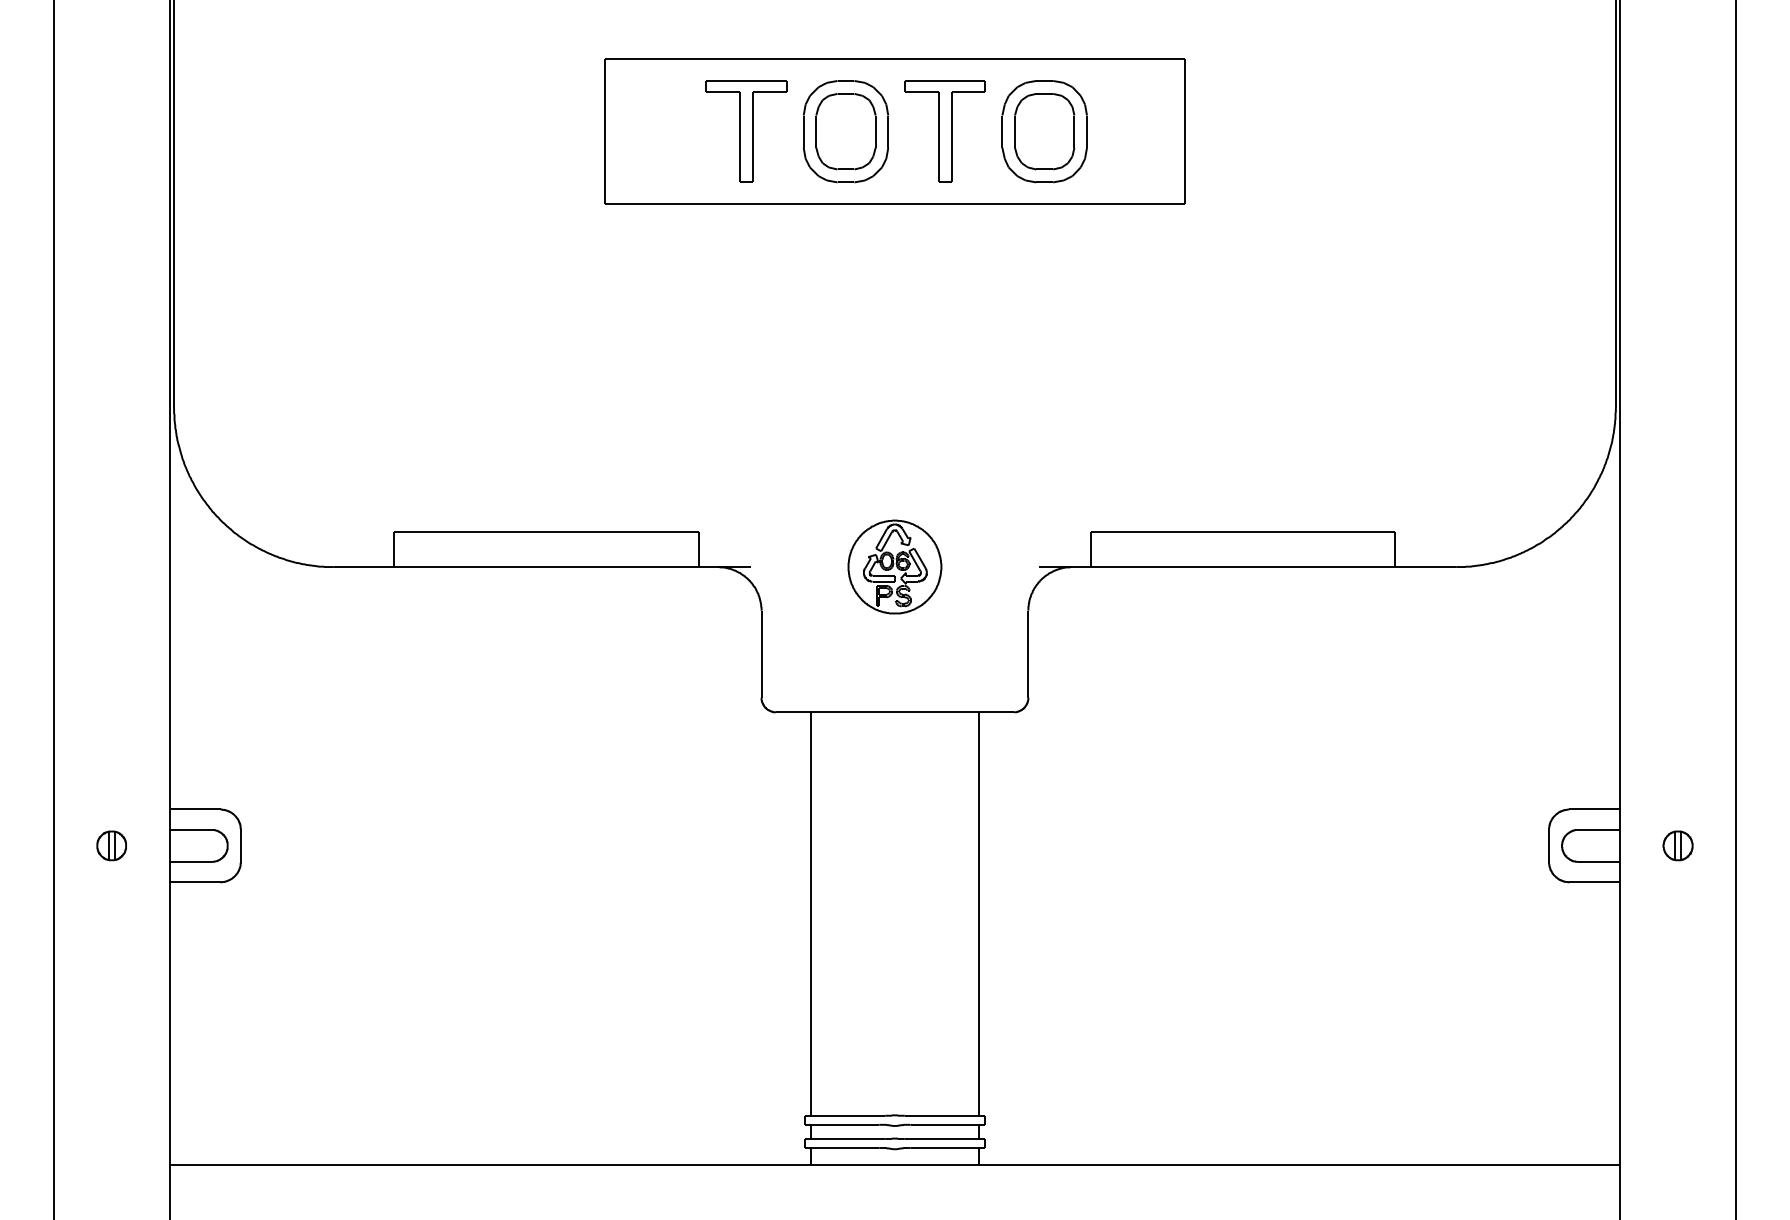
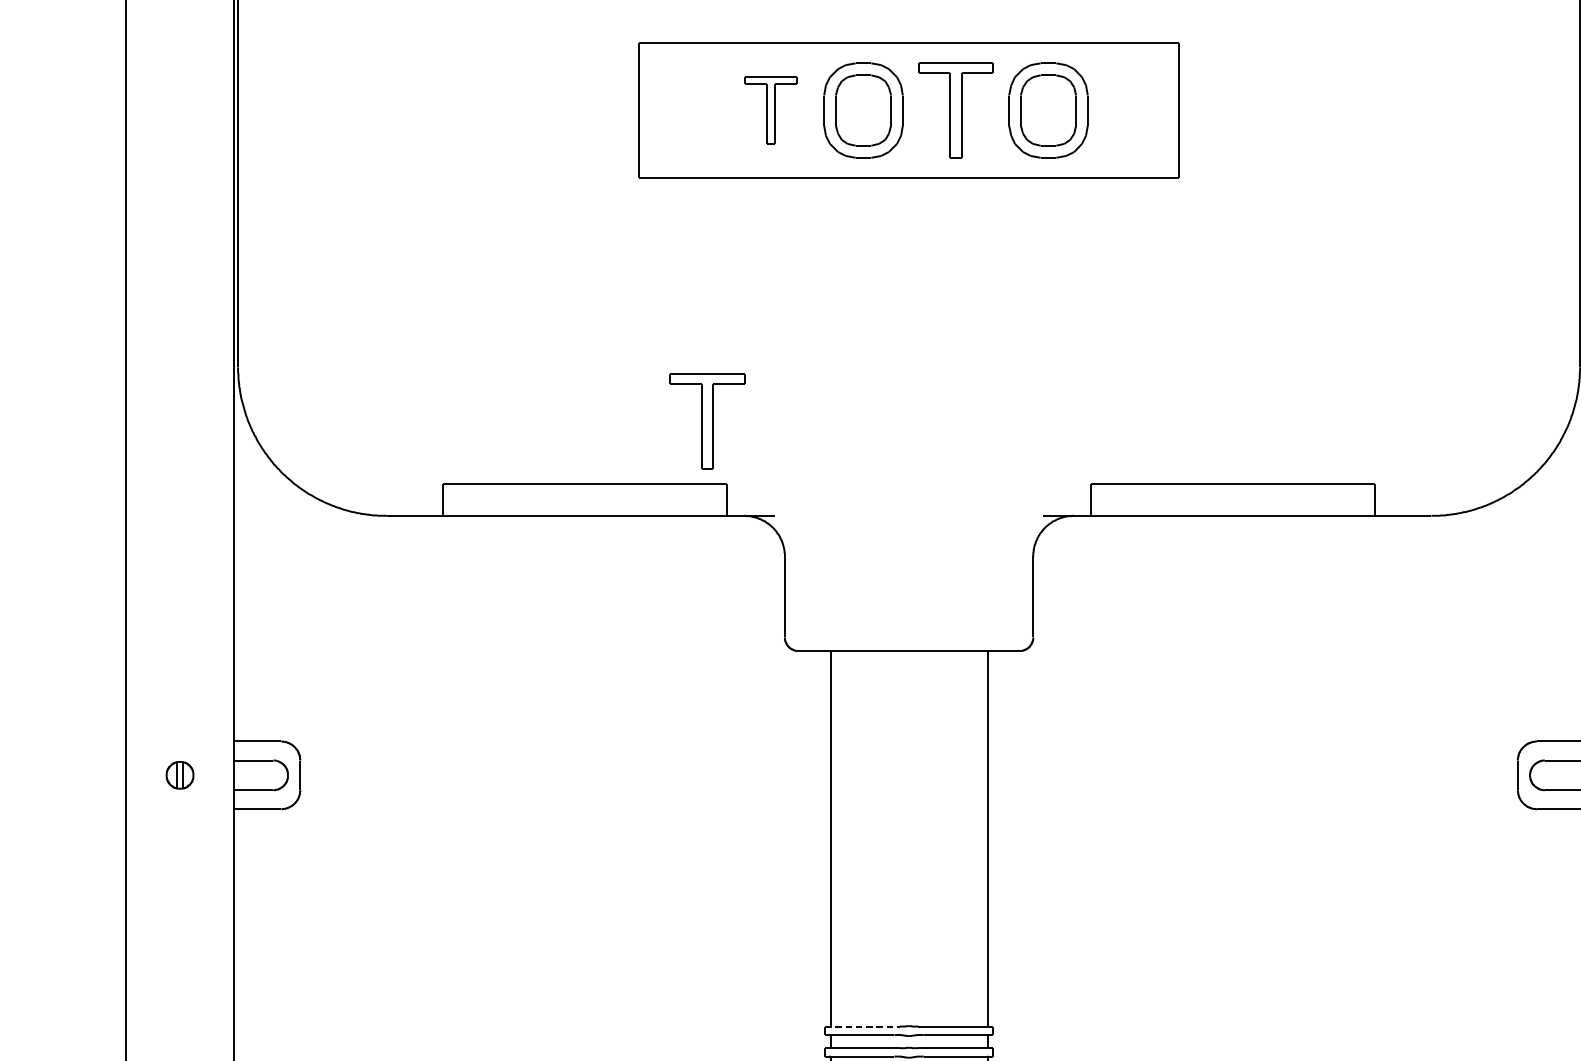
part: (746, 131) -> (770, 110), size x0.7
part: (677, 465) -> (706, 421), added
part: (894, 566) -> (908, 515), removed
line: (845, 1115) -> (863, 1026), solid -> dashed

